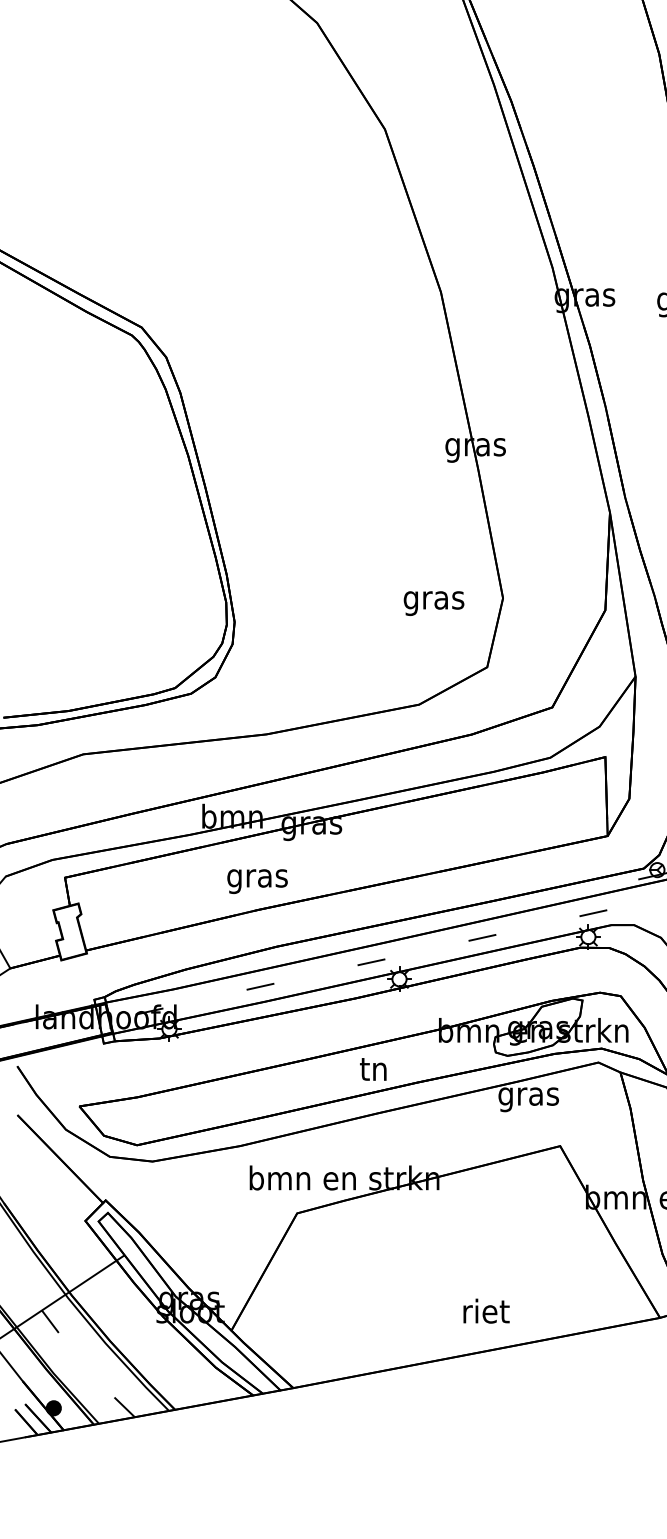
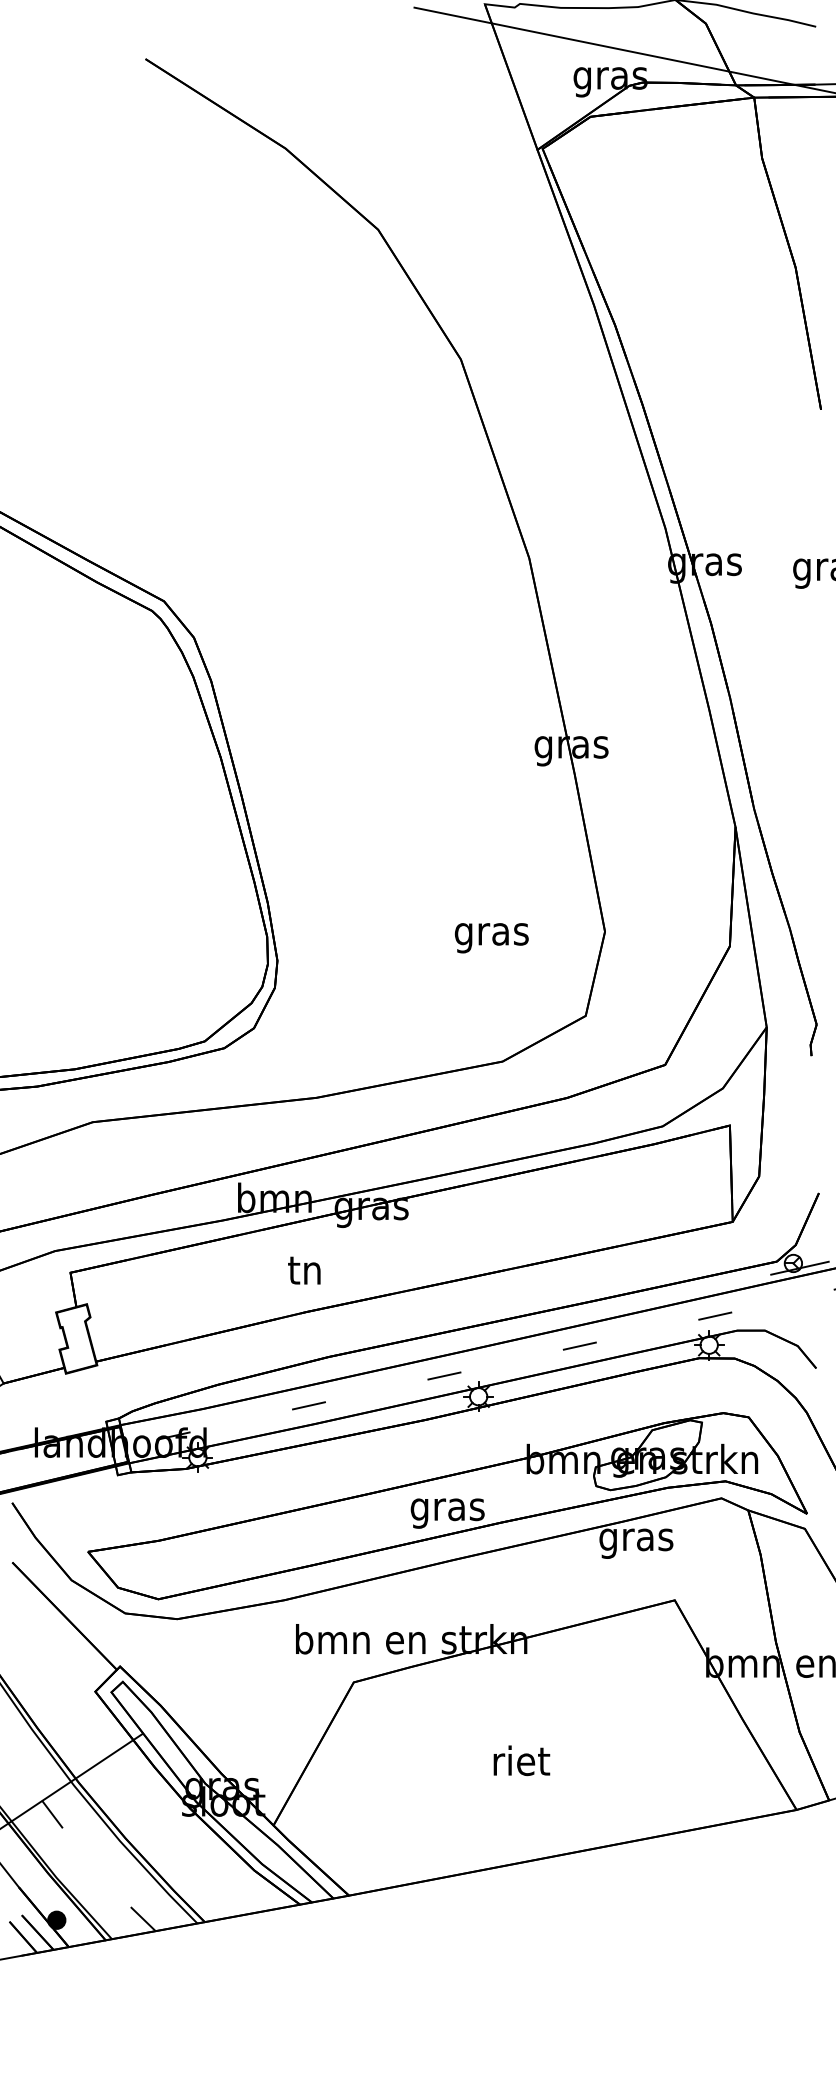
text: (433, 603) -> (491, 938), moved
text: (257, 879) -> (305, 1274), gras -> tn
text: (373, 1072) -> (447, 1510), tn -> gras
text: (486, 1310) -> (521, 1760), moved

